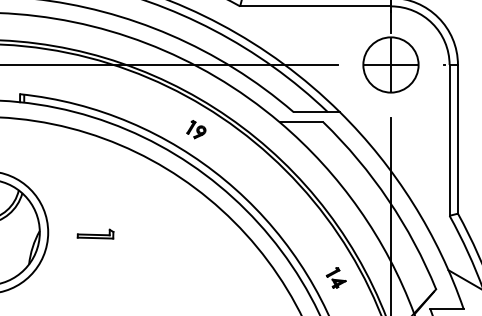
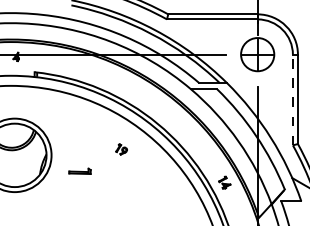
part: (196, 129) -> (121, 149), moved
line: (448, 139) -> (292, 99), solid -> dashed
part: (94, 232) -> (79, 170), moved

